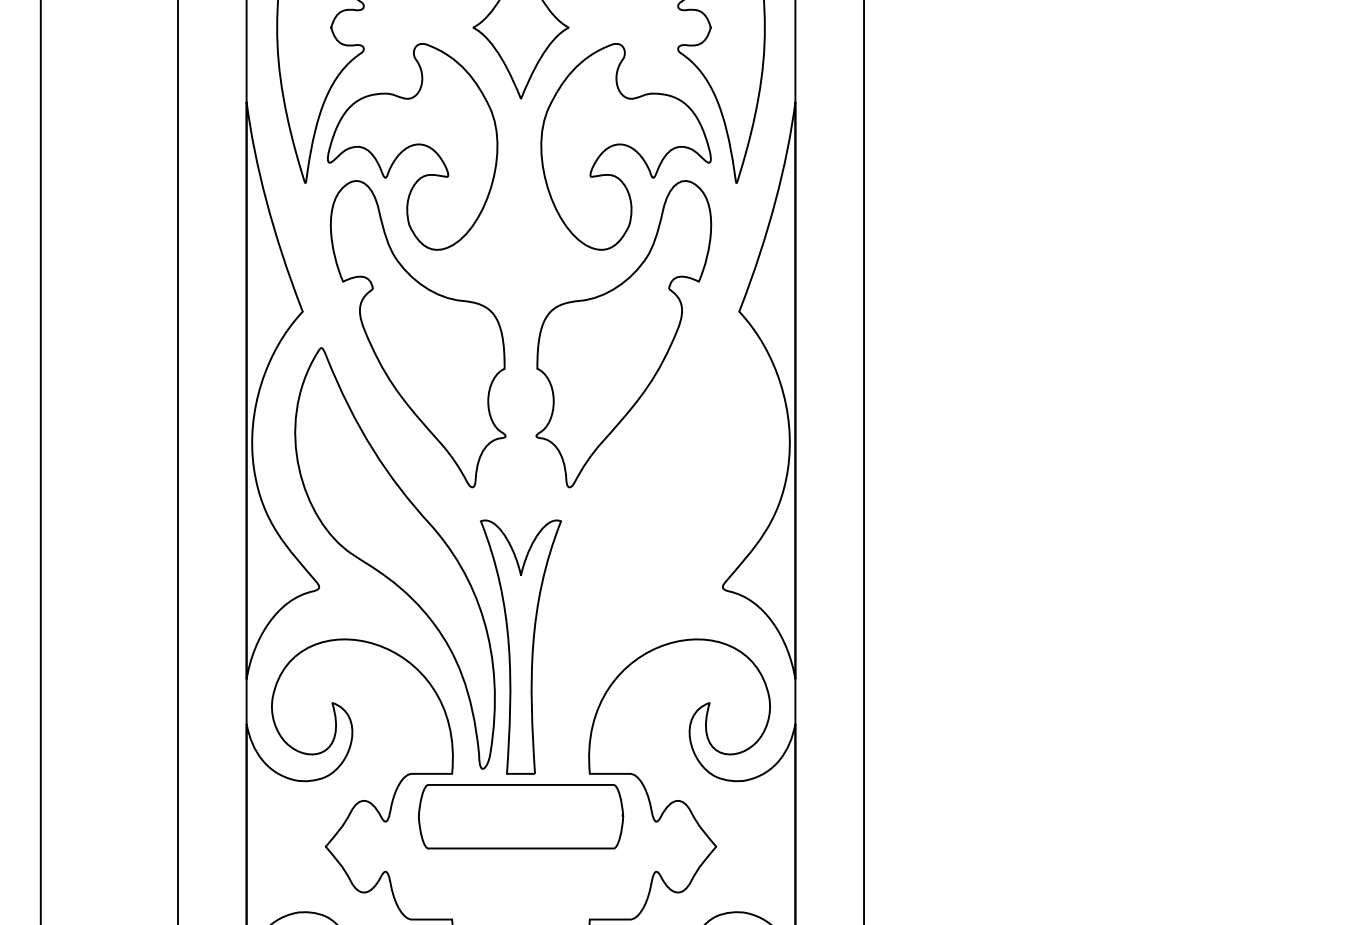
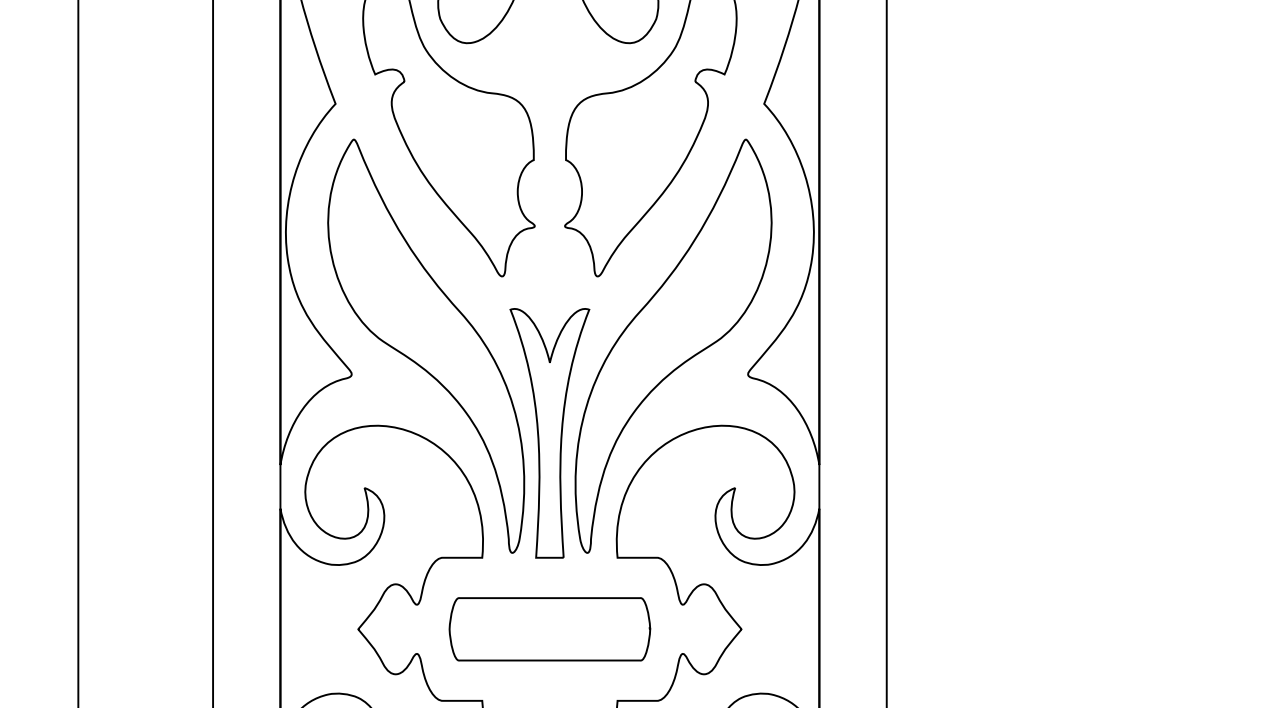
part: (646, 558) -> (673, 346), added
part: (521, 816) -> (550, 629), moved

